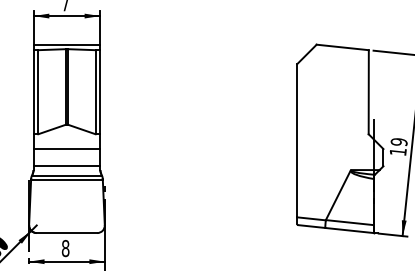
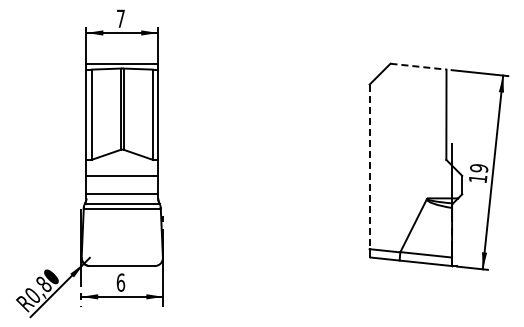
line: (342, 47) -> (418, 66), solid -> dashed
line: (297, 141) -> (369, 167), solid -> dashed
text: (65, 248) -> (120, 282), 8 -> 6

